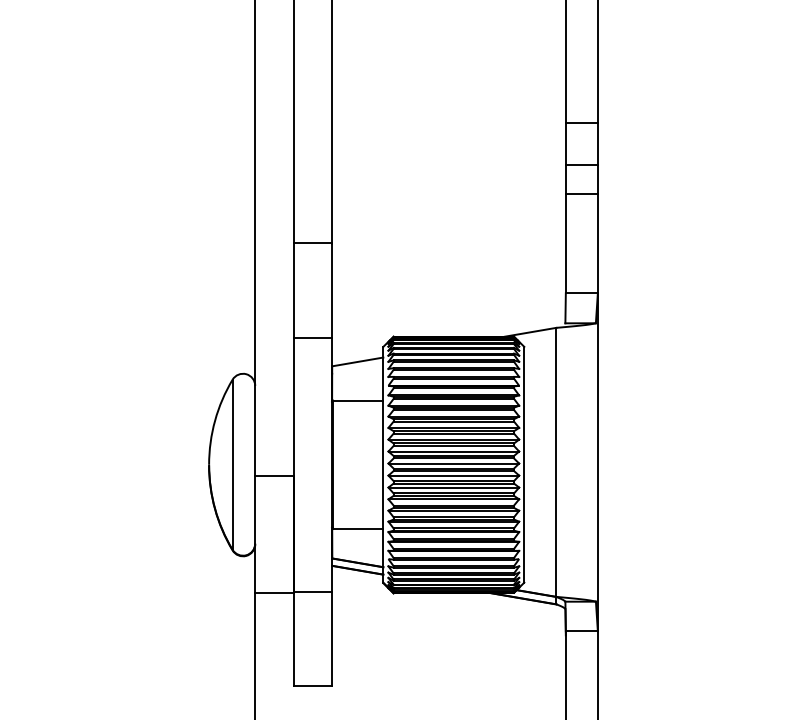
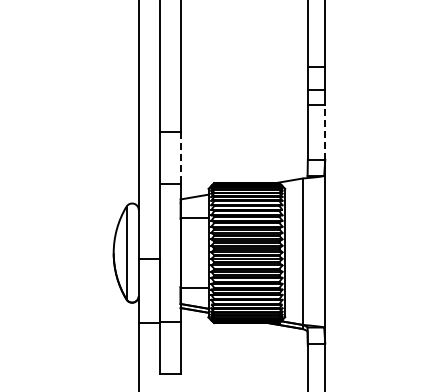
line: (598, 243) -> (325, 132), solid -> dashed
line: (331, 291) -> (180, 158), solid -> dashed

